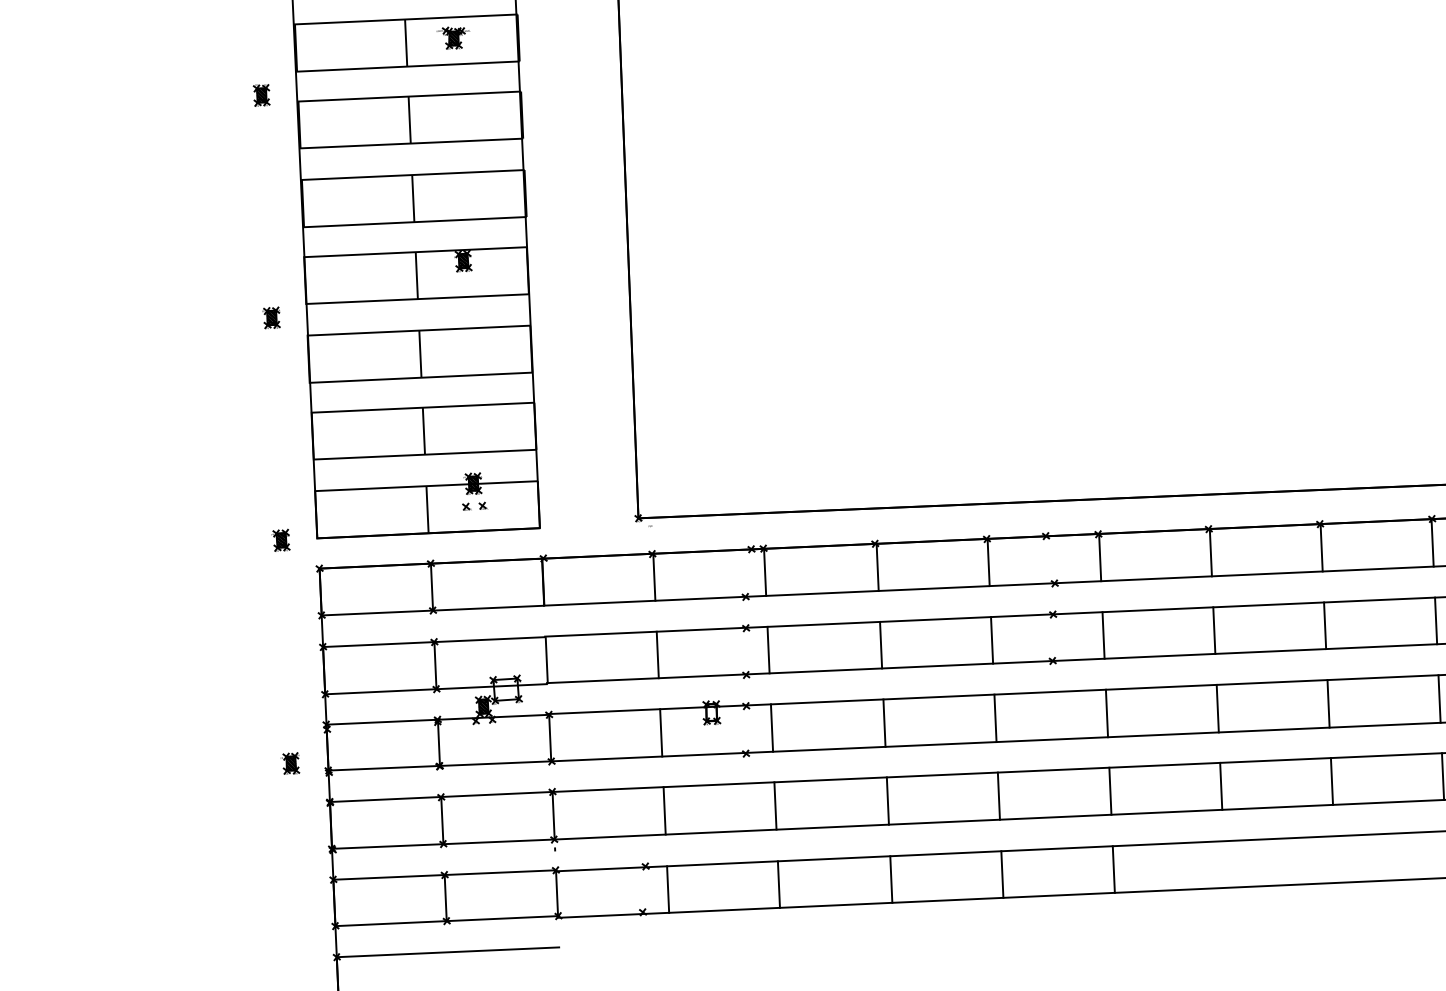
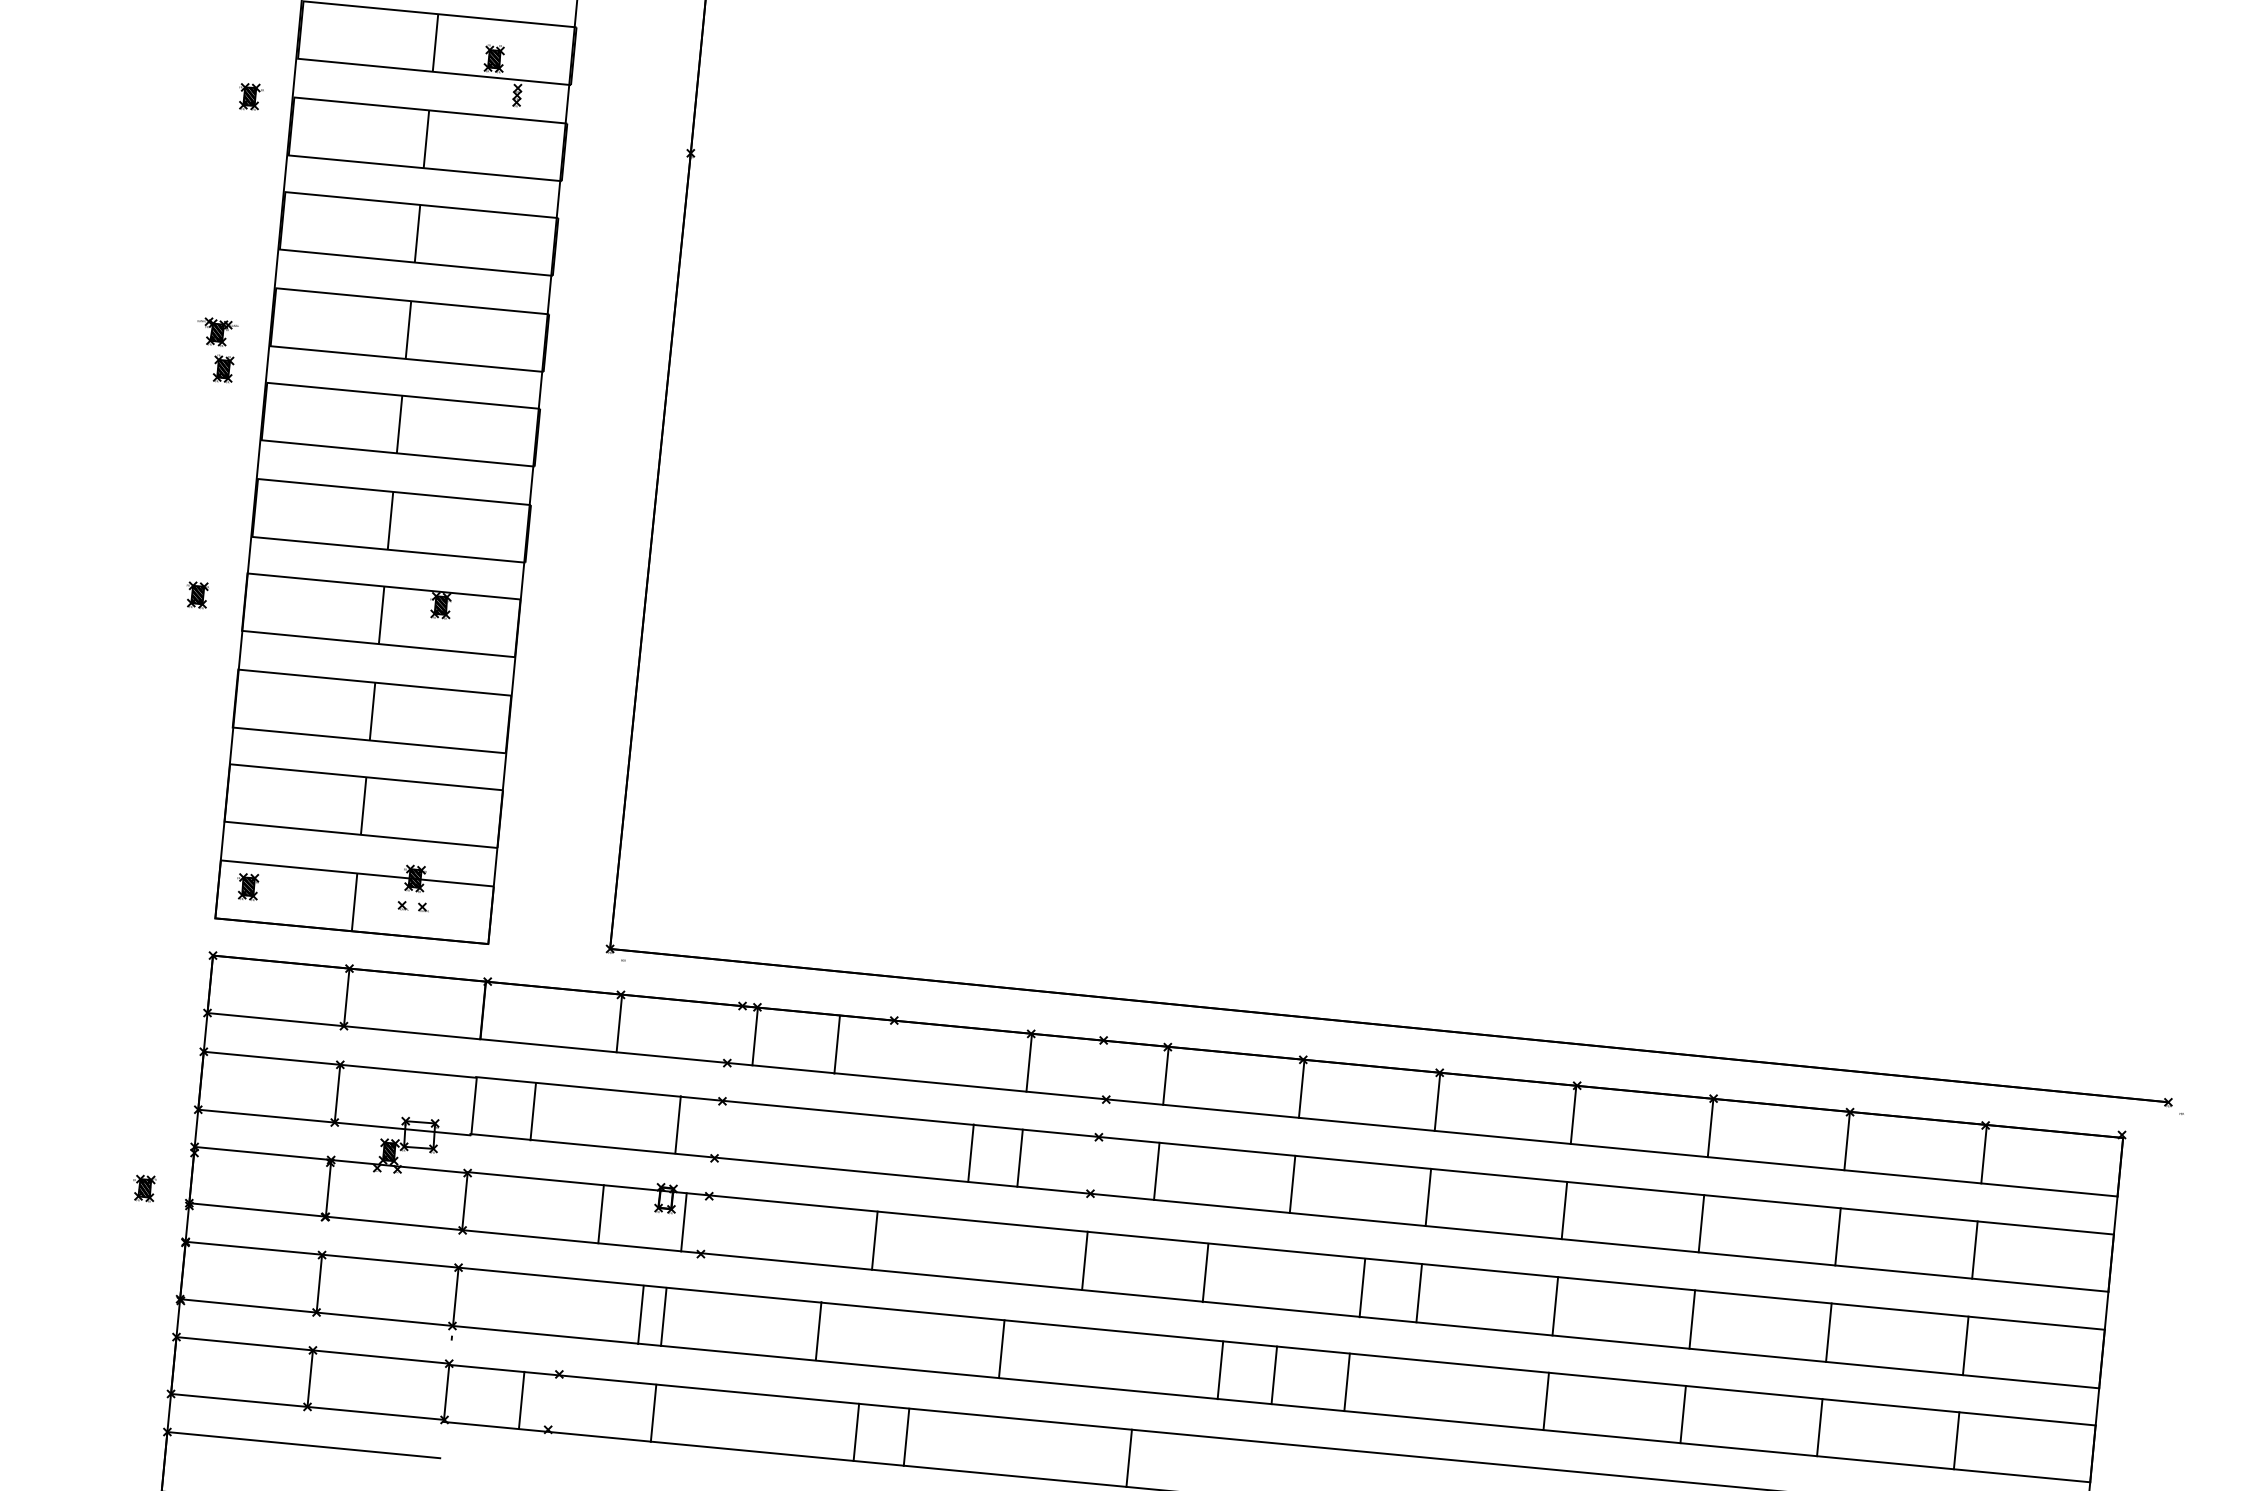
part: (453, 37) -> (217, 331), moved
part: (271, 318) -> (197, 595), moved
part: (281, 540) -> (248, 886), moved
line: (877, 567) -> (836, 1044), moved
line: (880, 644) -> (970, 1152), moved
line: (768, 649) -> (677, 1124), moved
line: (657, 654) -> (532, 1111), moved
line: (1217, 708) -> (1362, 1287), moved
line: (1106, 713) -> (1205, 1272), moved
line: (995, 718) -> (1084, 1260), moved
line: (771, 728) -> (683, 1222), moved
line: (1331, 781) -> (1346, 1382), moved
line: (1110, 791) -> (1220, 1370), moved
line: (887, 801) -> (818, 1331), moved
line: (775, 805) -> (663, 1316), moved
line: (664, 810) -> (640, 1314), moved
line: (1002, 873) -> (906, 1436), moved
line: (778, 883) -> (653, 1412), moved
line: (667, 888) -> (521, 1399), moved

